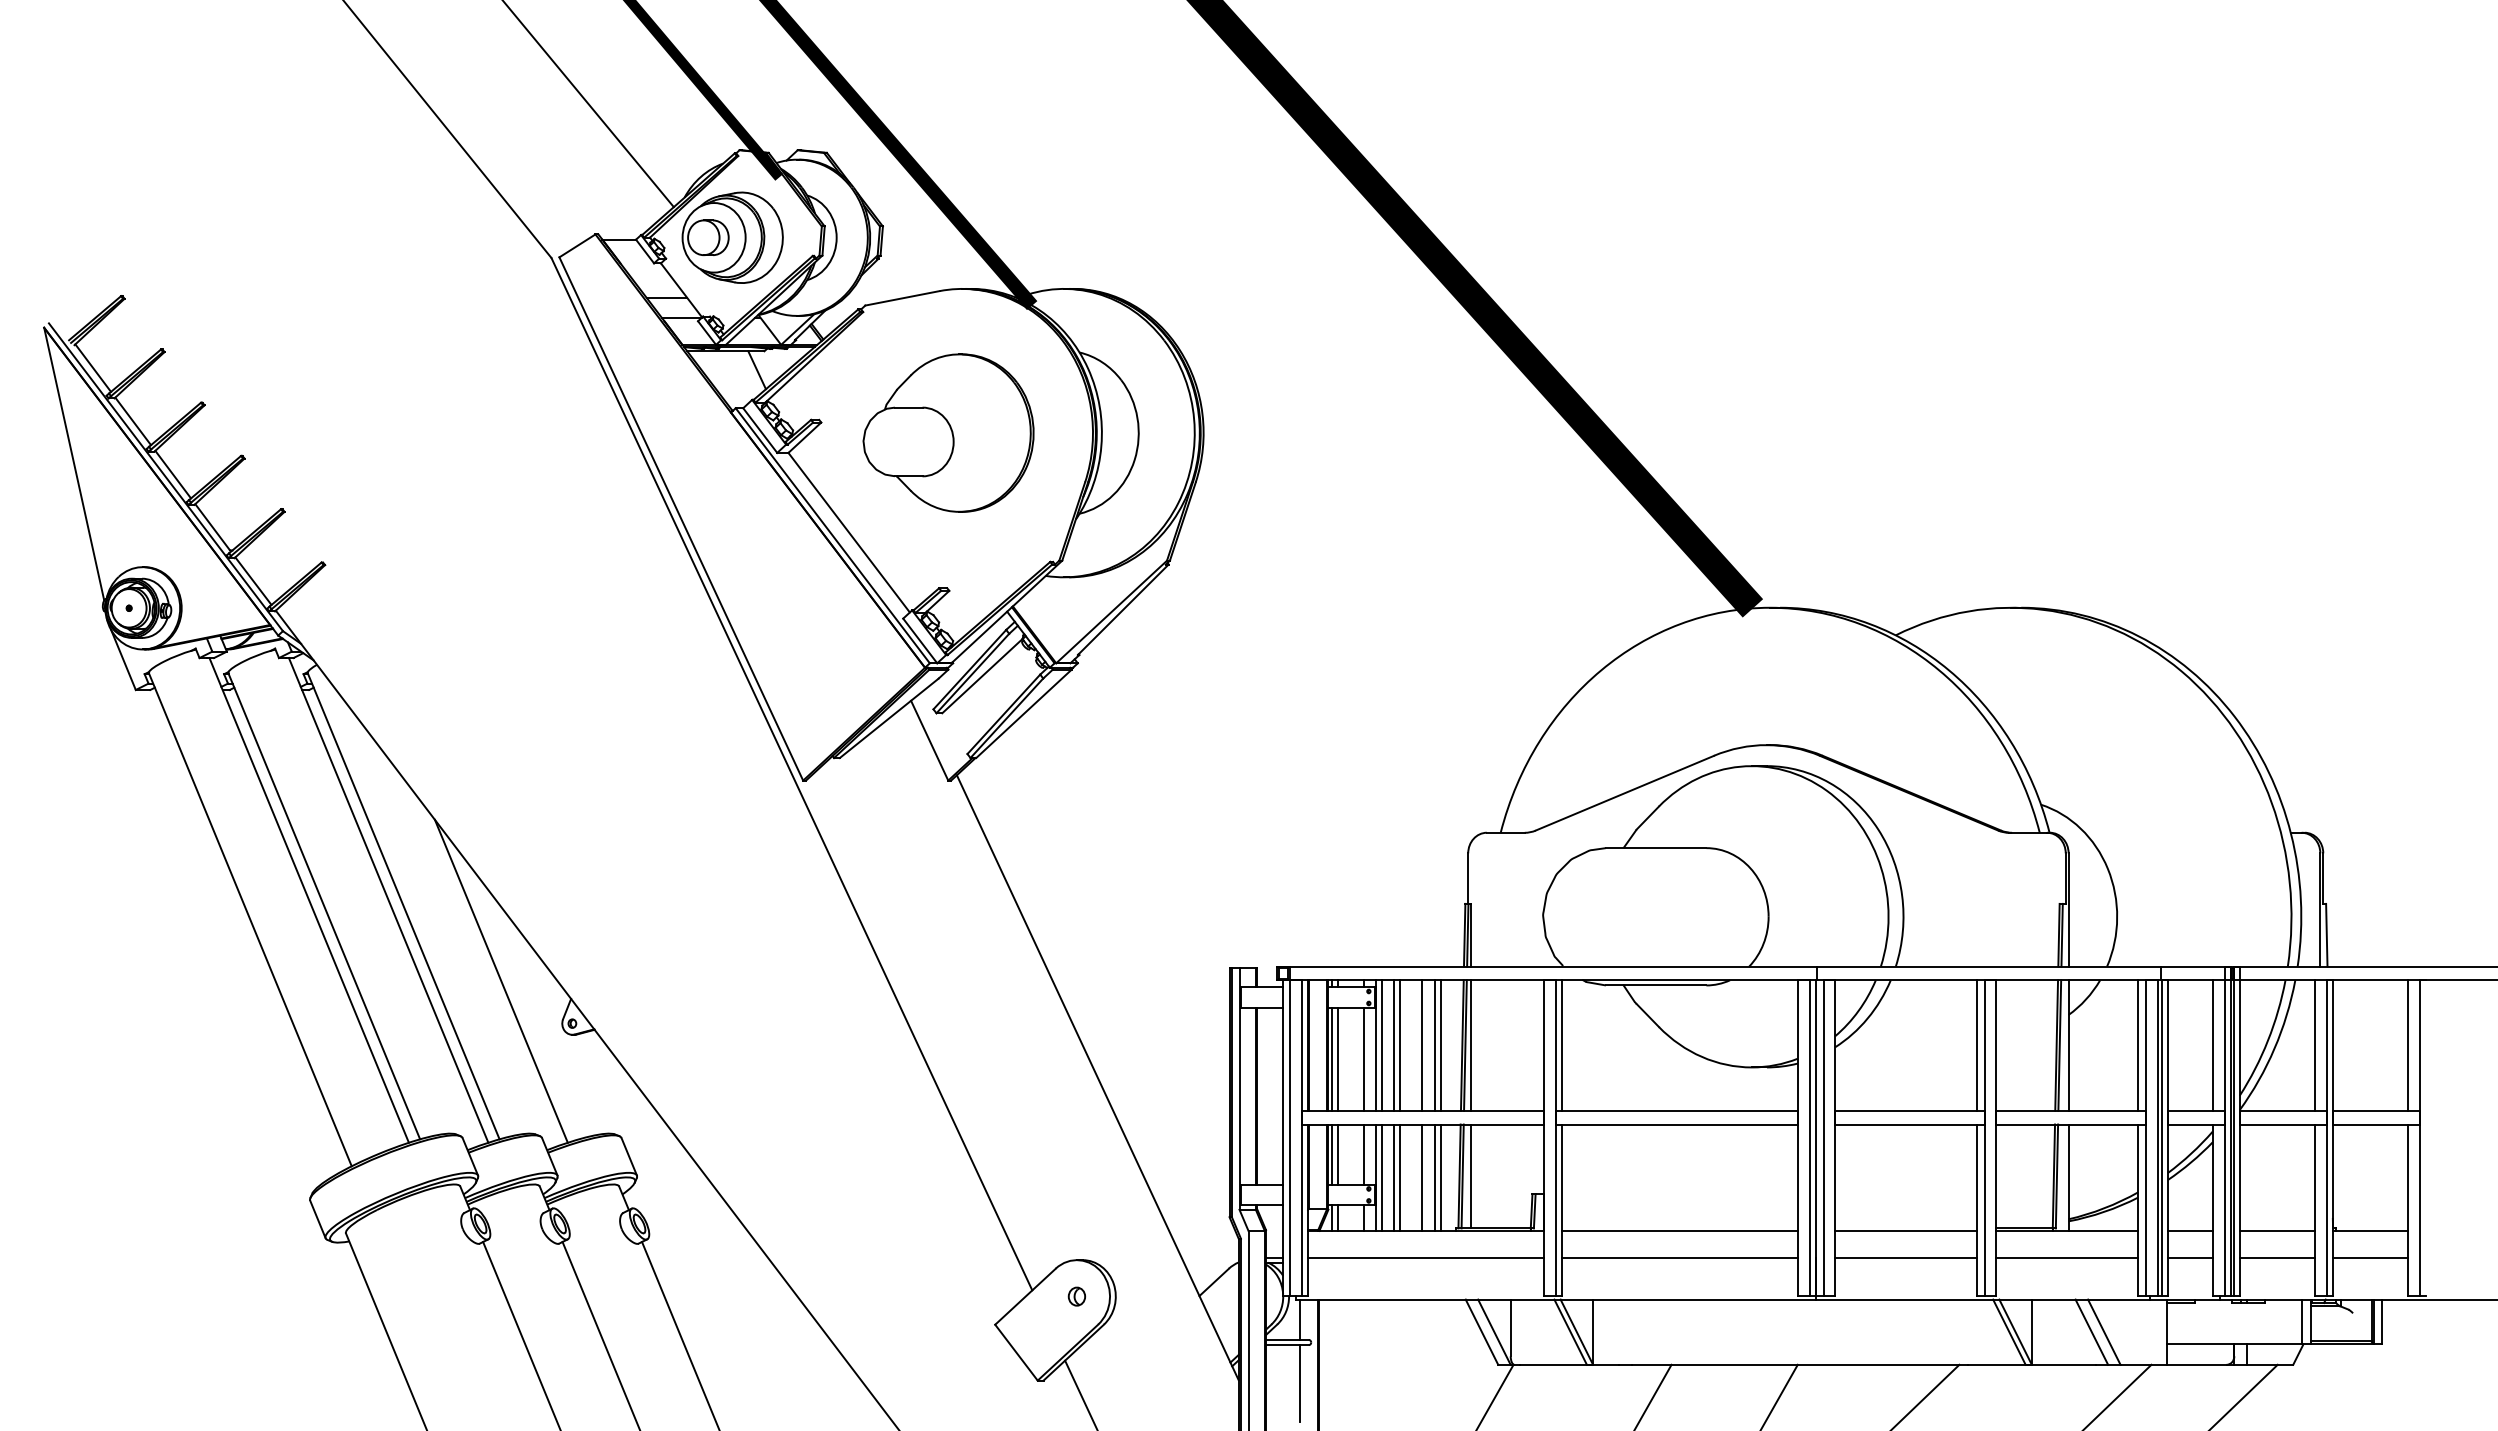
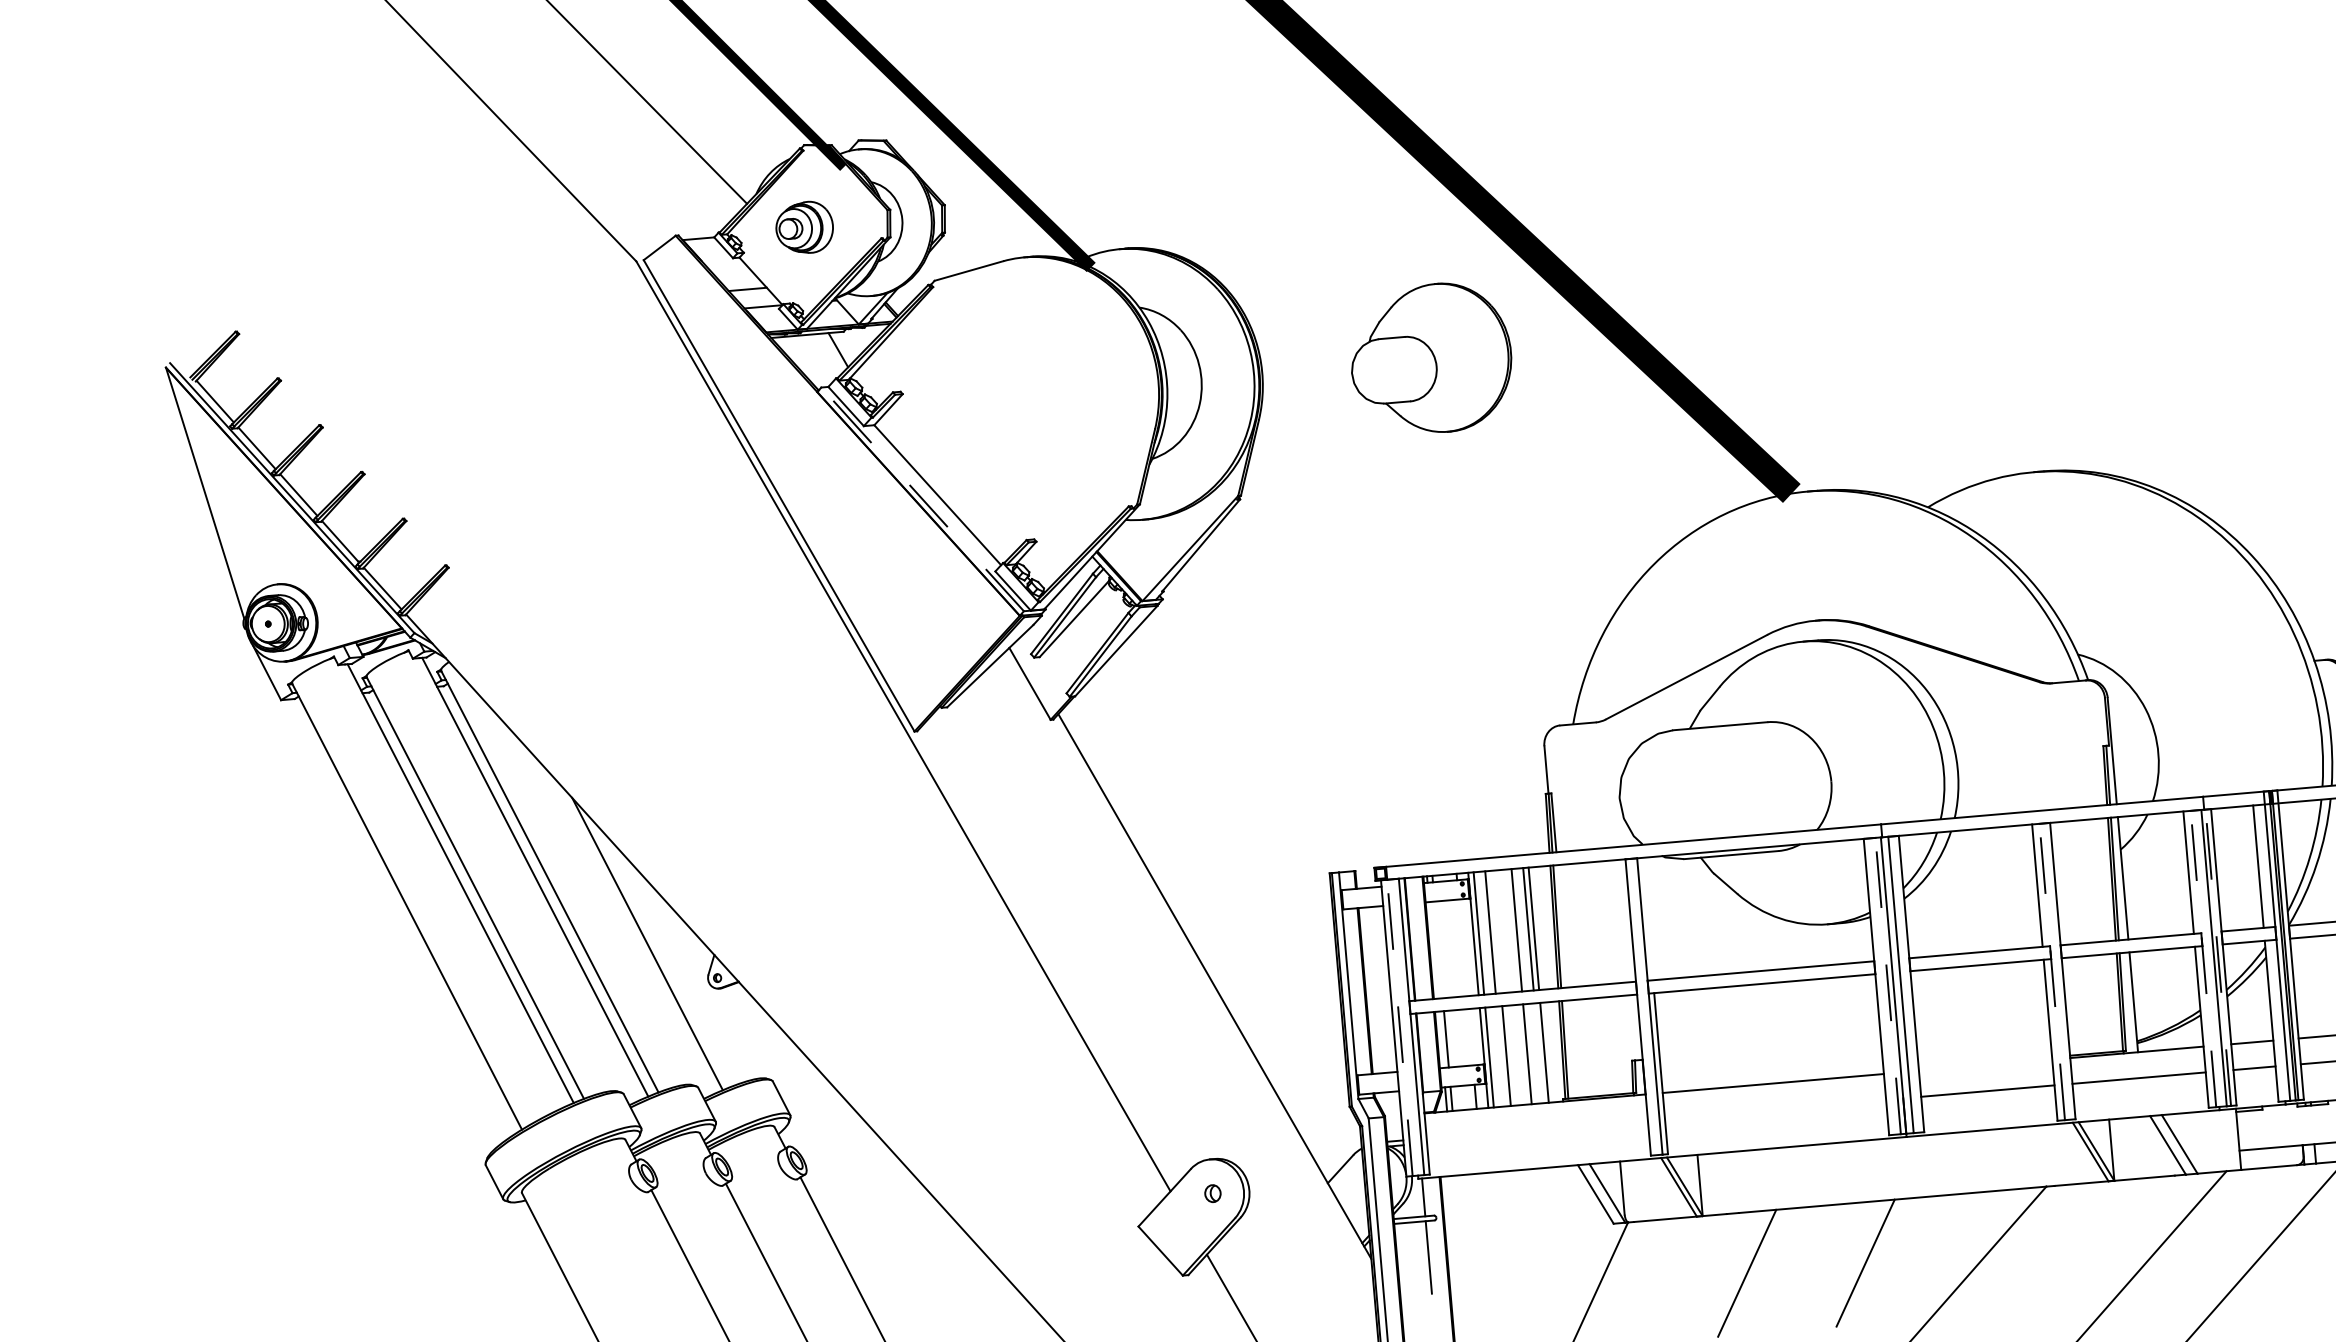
part: (732, 237) -> (804, 227), size x0.6
part: (948, 432) -> (1431, 358), moved
line: (832, 535) -> (922, 499), solid -> dashed
line: (1400, 1045) -> (1496, 931), removed
line: (1471, 1045) -> (1562, 926), removed
line: (1562, 1045) -> (1648, 918), removed
line: (1332, 1058) -> (1433, 949), removed
line: (1338, 1058) -> (1439, 949), removed
line: (1363, 1058) -> (1462, 947), removed
line: (1289, 1138) -> (1399, 1028), solid -> dashed
line: (1810, 1138) -> (1888, 986), solid -> dashed
line: (1985, 1138) -> (2052, 972), solid -> dashed
line: (2146, 1138) -> (2203, 959), solid -> dashed
line: (2162, 1138) -> (2218, 957), solid -> dashed
line: (1332, 1154) -> (1441, 1039), removed
line: (1363, 1154) -> (1470, 1037), removed
line: (1471, 1176) -> (1573, 1049), removed
line: (1394, 1177) -> (1501, 1056), removed
line: (1434, 1177) -> (1538, 1053), removed
line: (1906, 1230) -> (1985, 1064), removed
line: (1425, 1258) -> (1536, 1129), removed
line: (1679, 1258) -> (1775, 1109), removed

